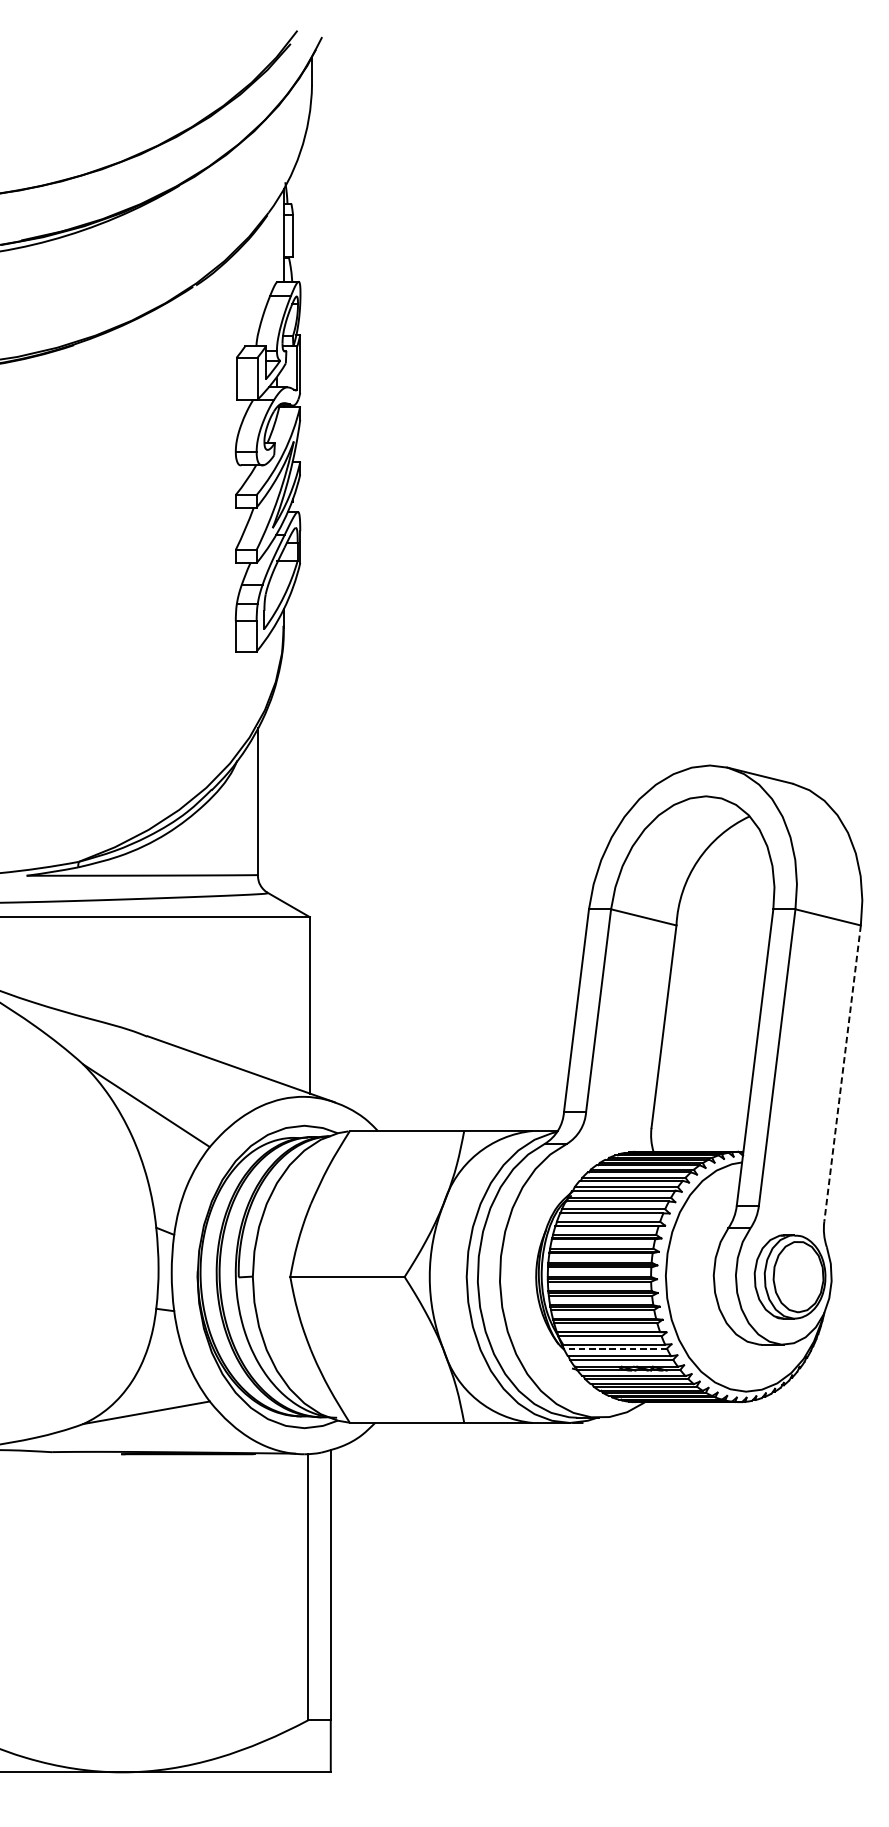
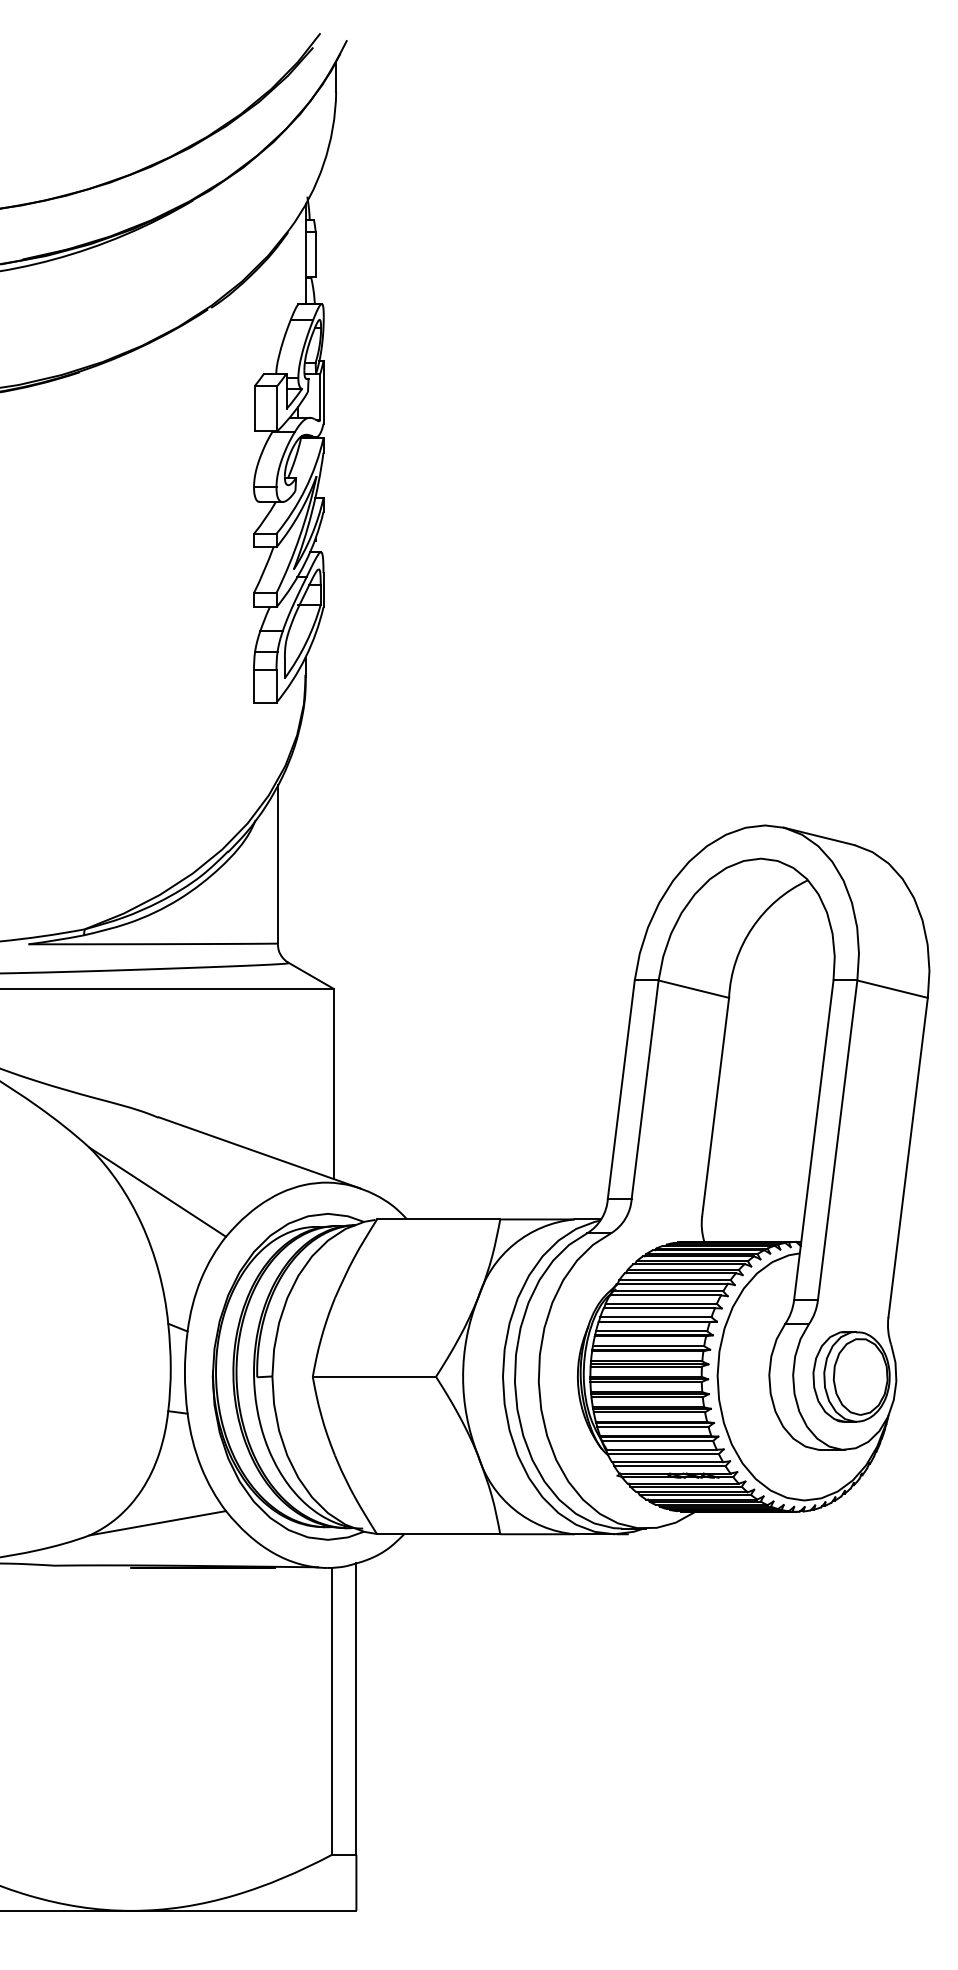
line: (842, 1073) -> (908, 1157), dashed -> solid
line: (615, 1349) -> (663, 1454), dashed -> solid

